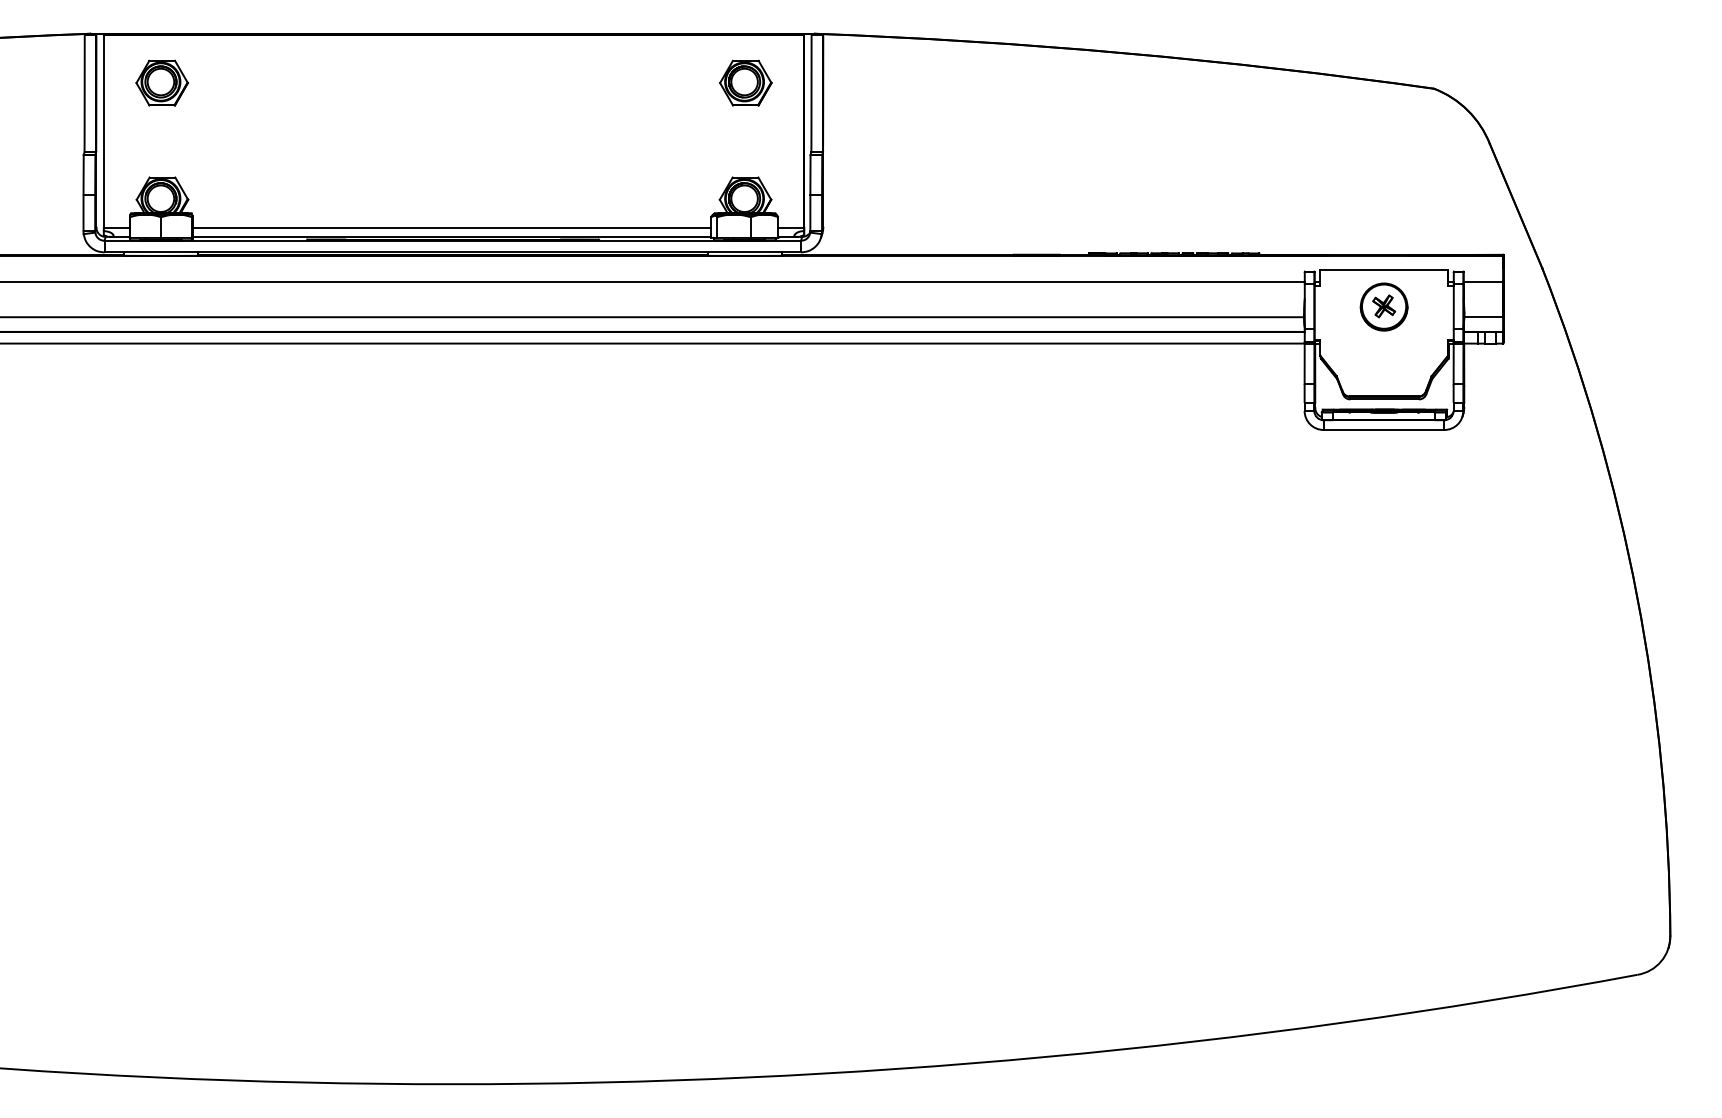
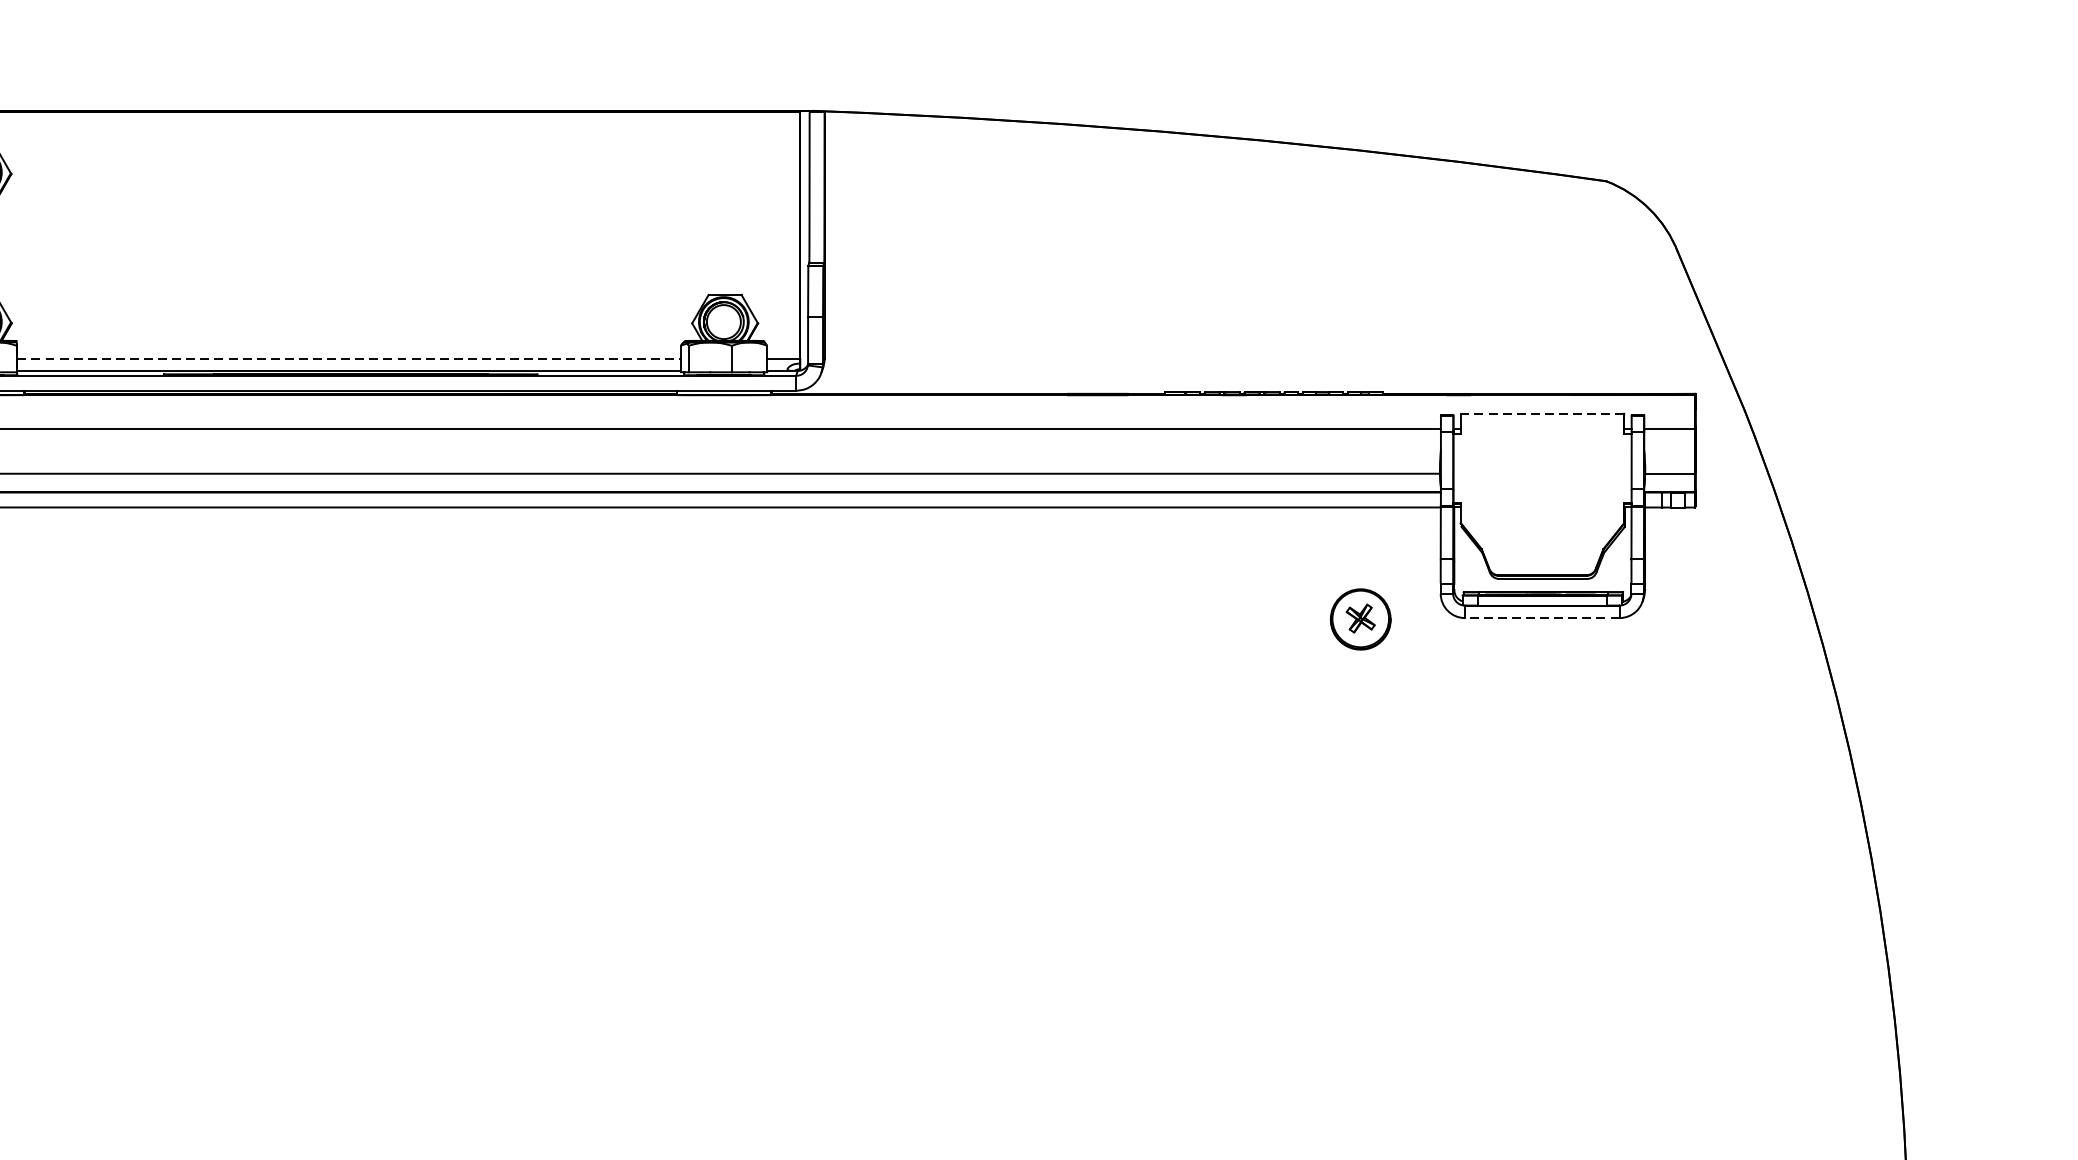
part: (745, 82) -> (725, 173), removed
line: (452, 227) -> (350, 358), solid -> dashed
line: (1384, 270) -> (1542, 413), solid -> dashed
part: (1383, 306) -> (1359, 618), moved
line: (1383, 430) -> (1541, 618), solid -> dashed

